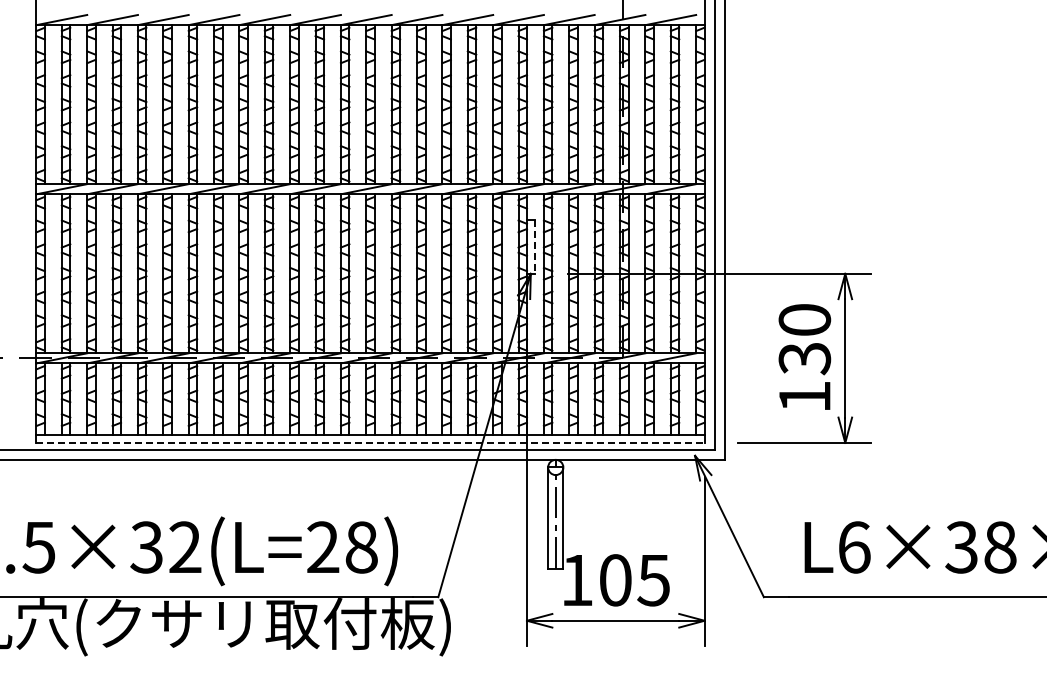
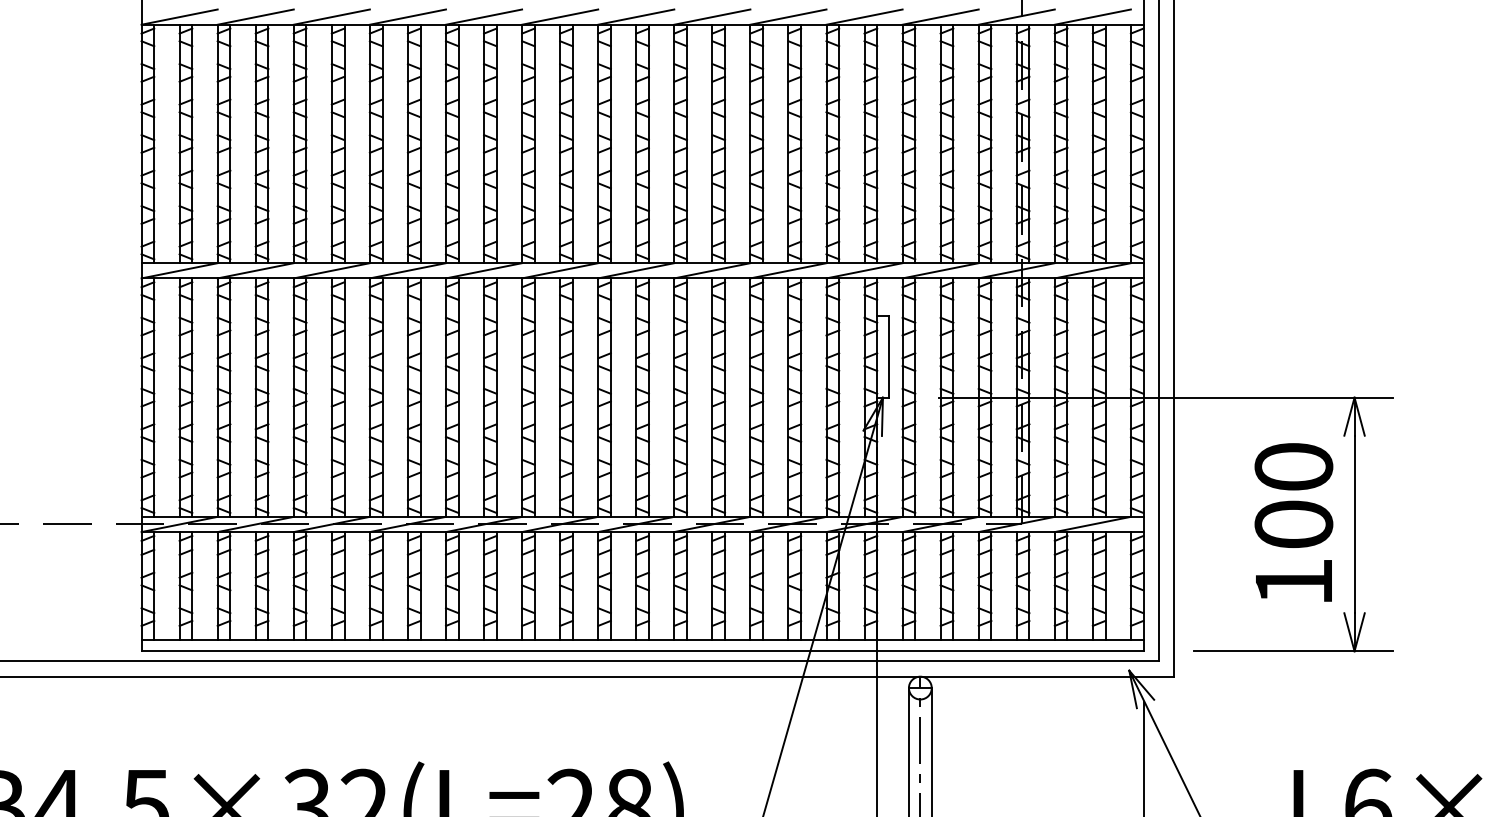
line: (534, 247) -> (888, 358), dashed -> solid
text: (804, 358) -> (1293, 524), 130 -> 100
line: (371, 442) -> (644, 650), dashed -> solid

